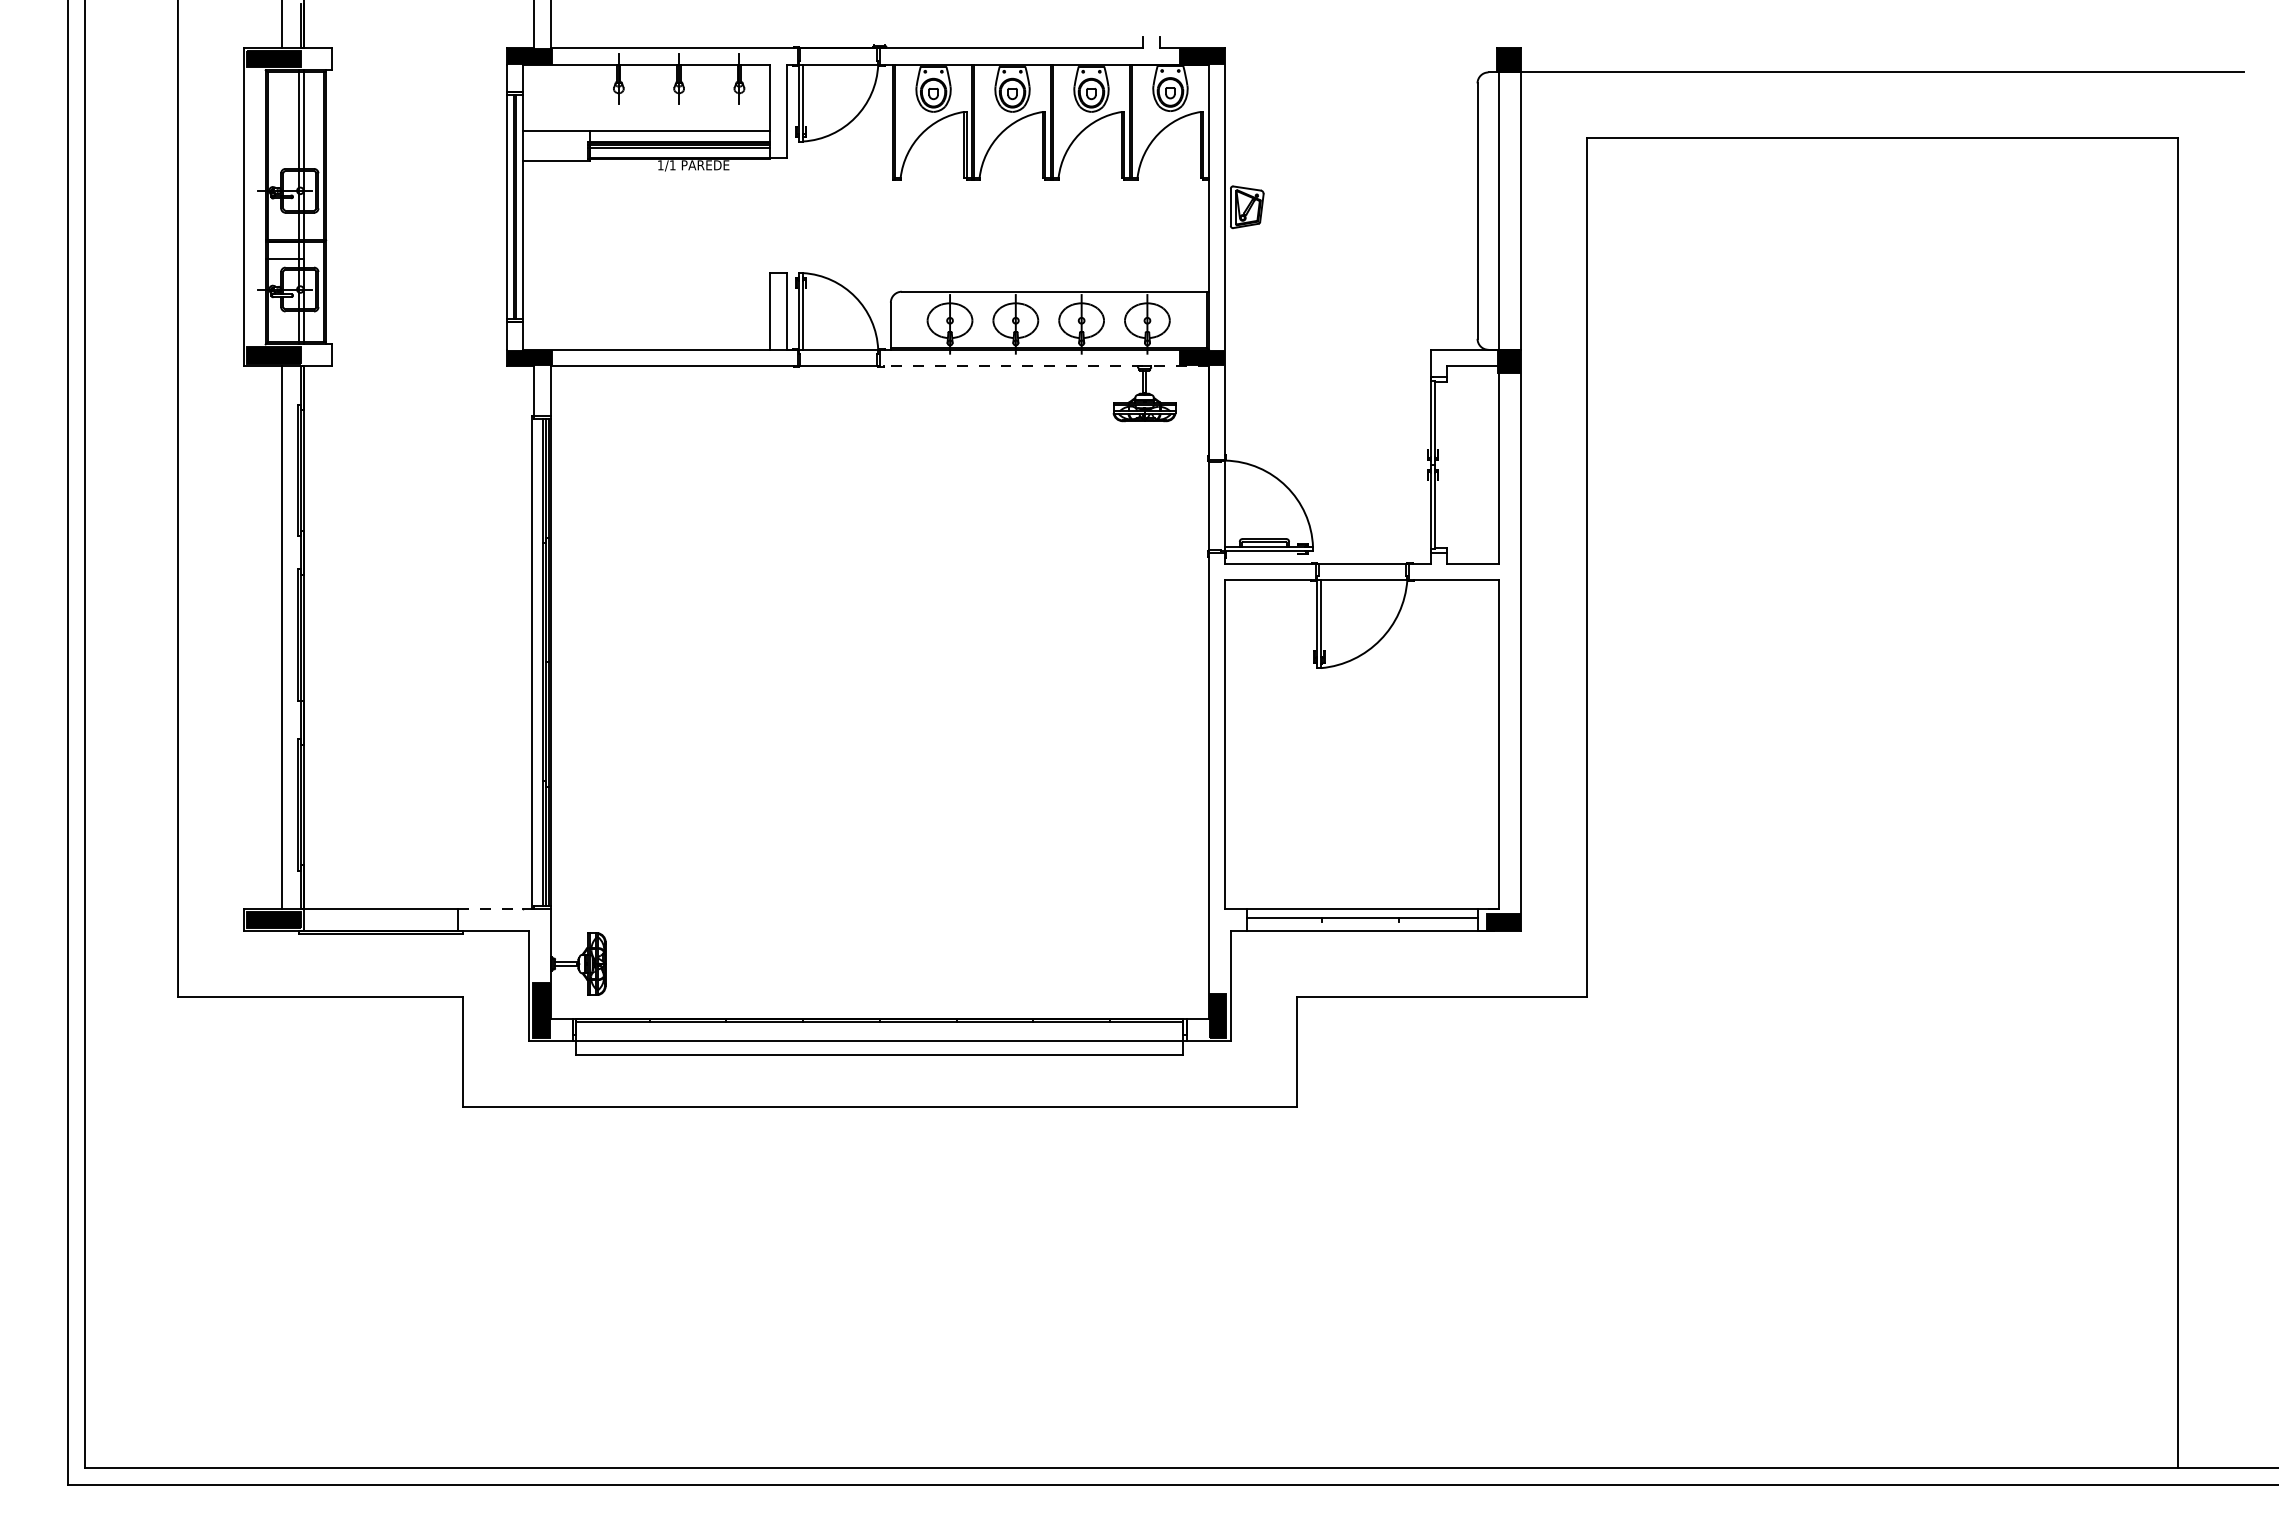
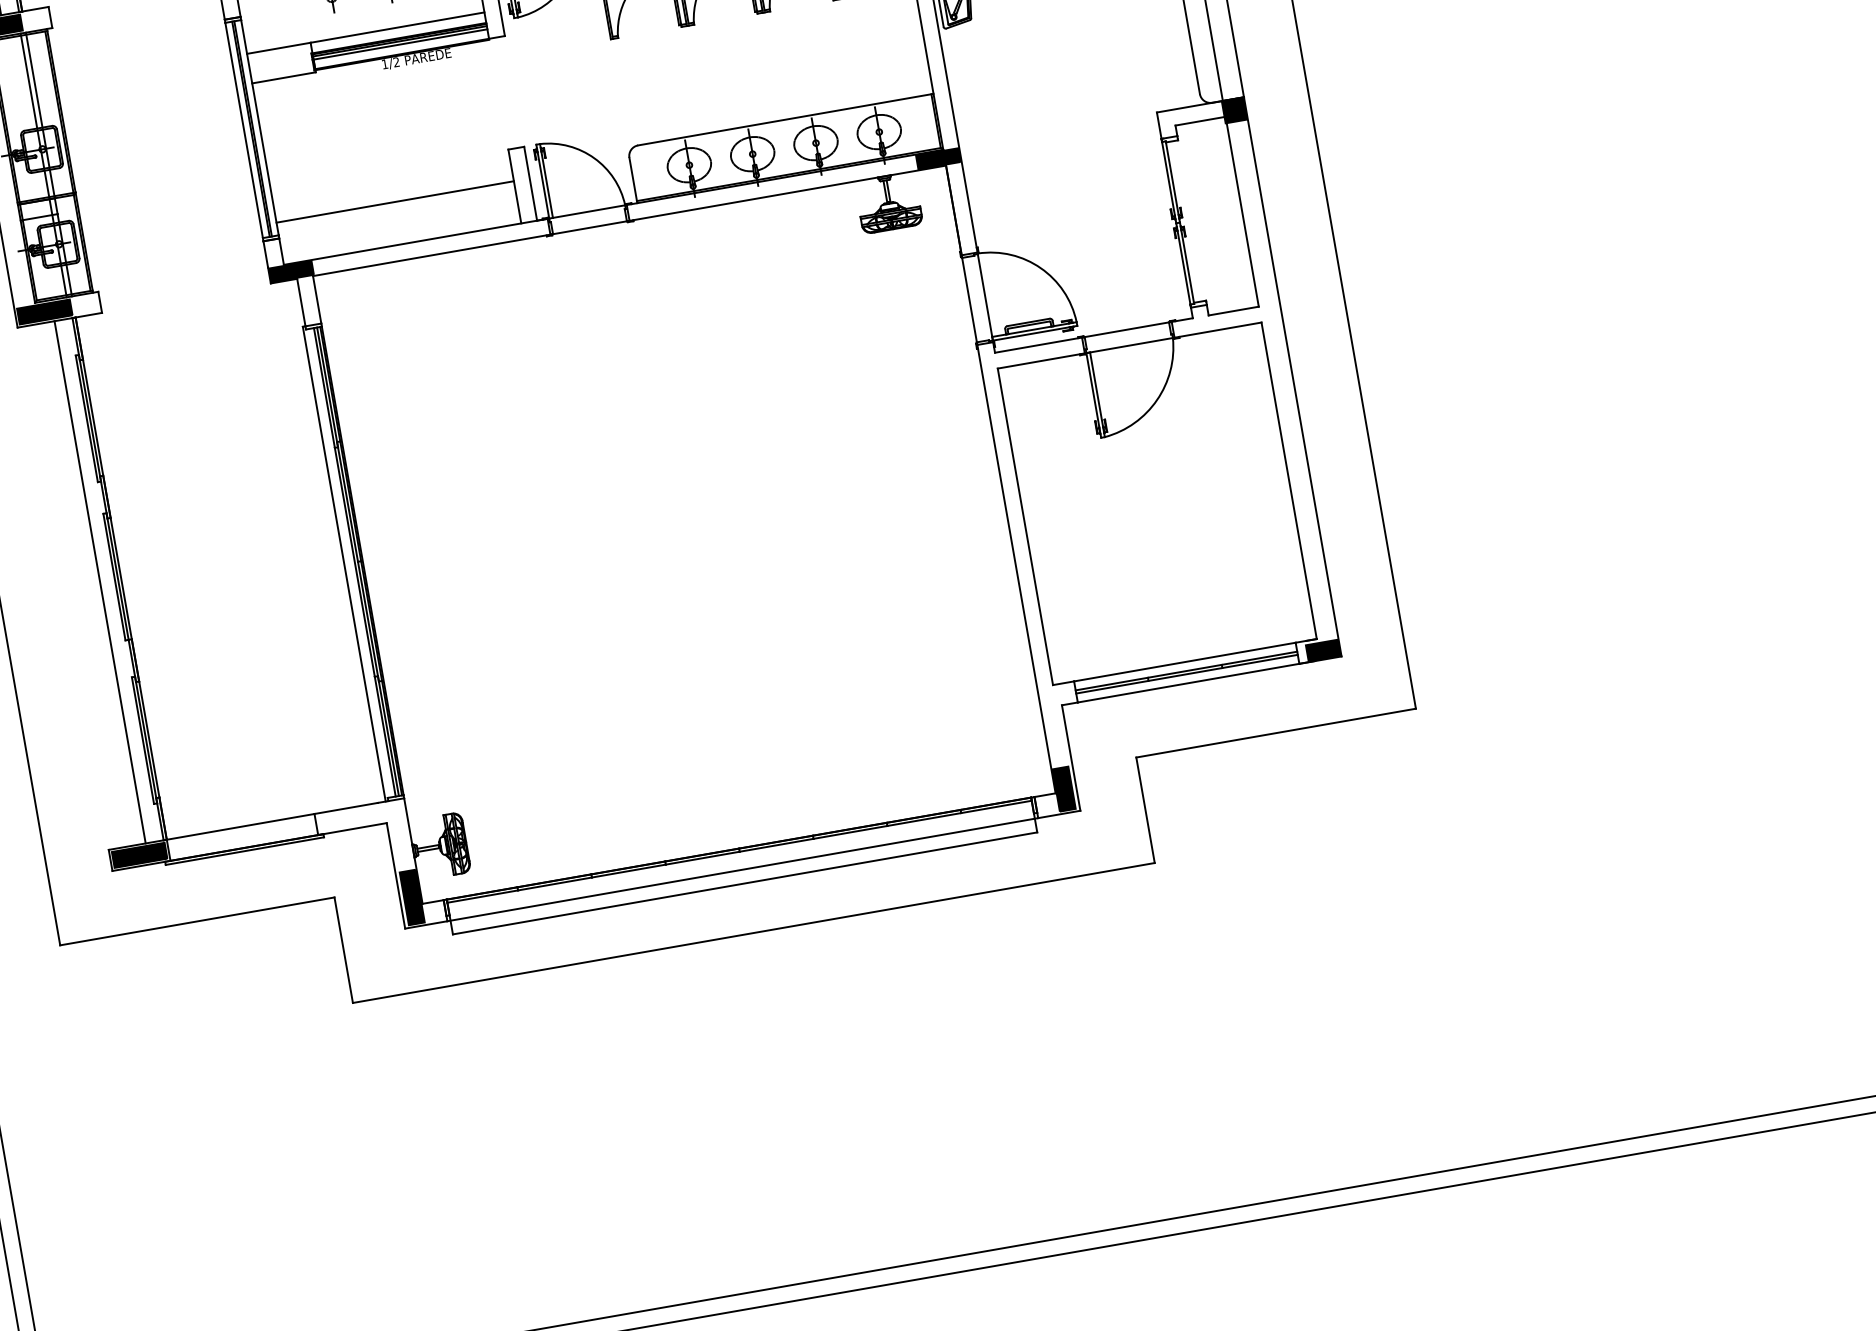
text: (672, 165) -> (396, 62), 1/1 -> 1/2
line: (646, 306) -> (394, 202), added
line: (1043, 366) -> (787, 193), dashed -> solid
line: (490, 909) -> (346, 808), dashed -> solid
line: (1362, 921) -> (1187, 673), added

